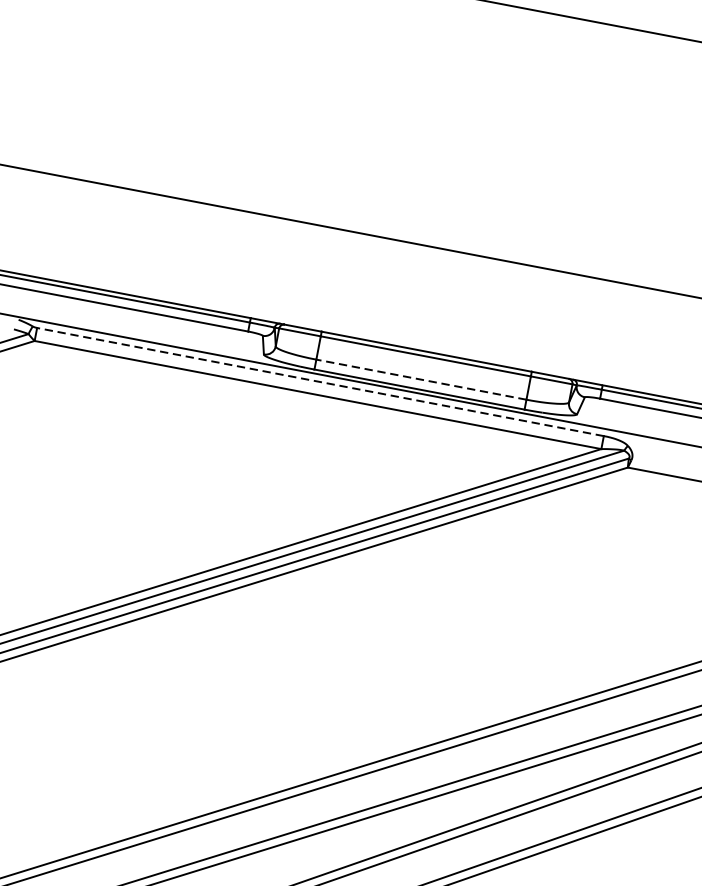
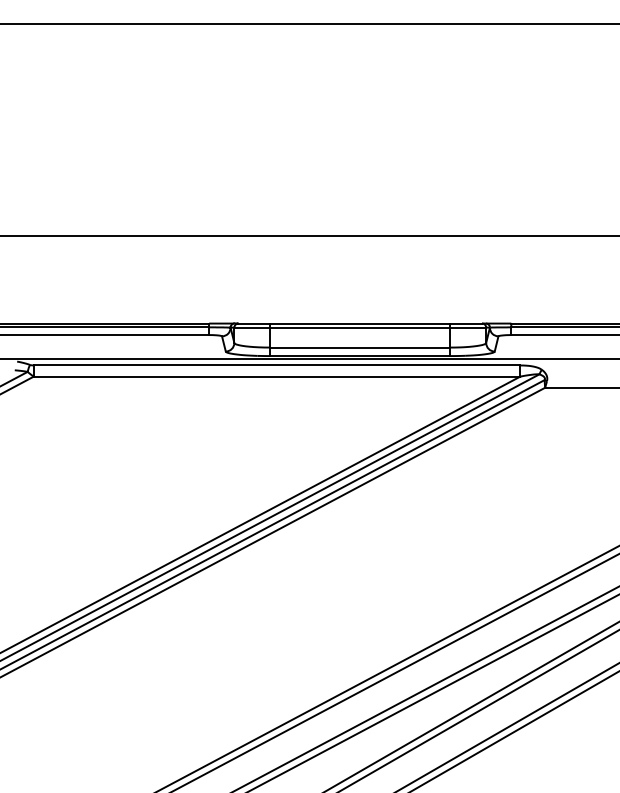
line: (420, 379) -> (359, 347), dashed -> solid
line: (319, 381) -> (276, 365), dashed -> solid

